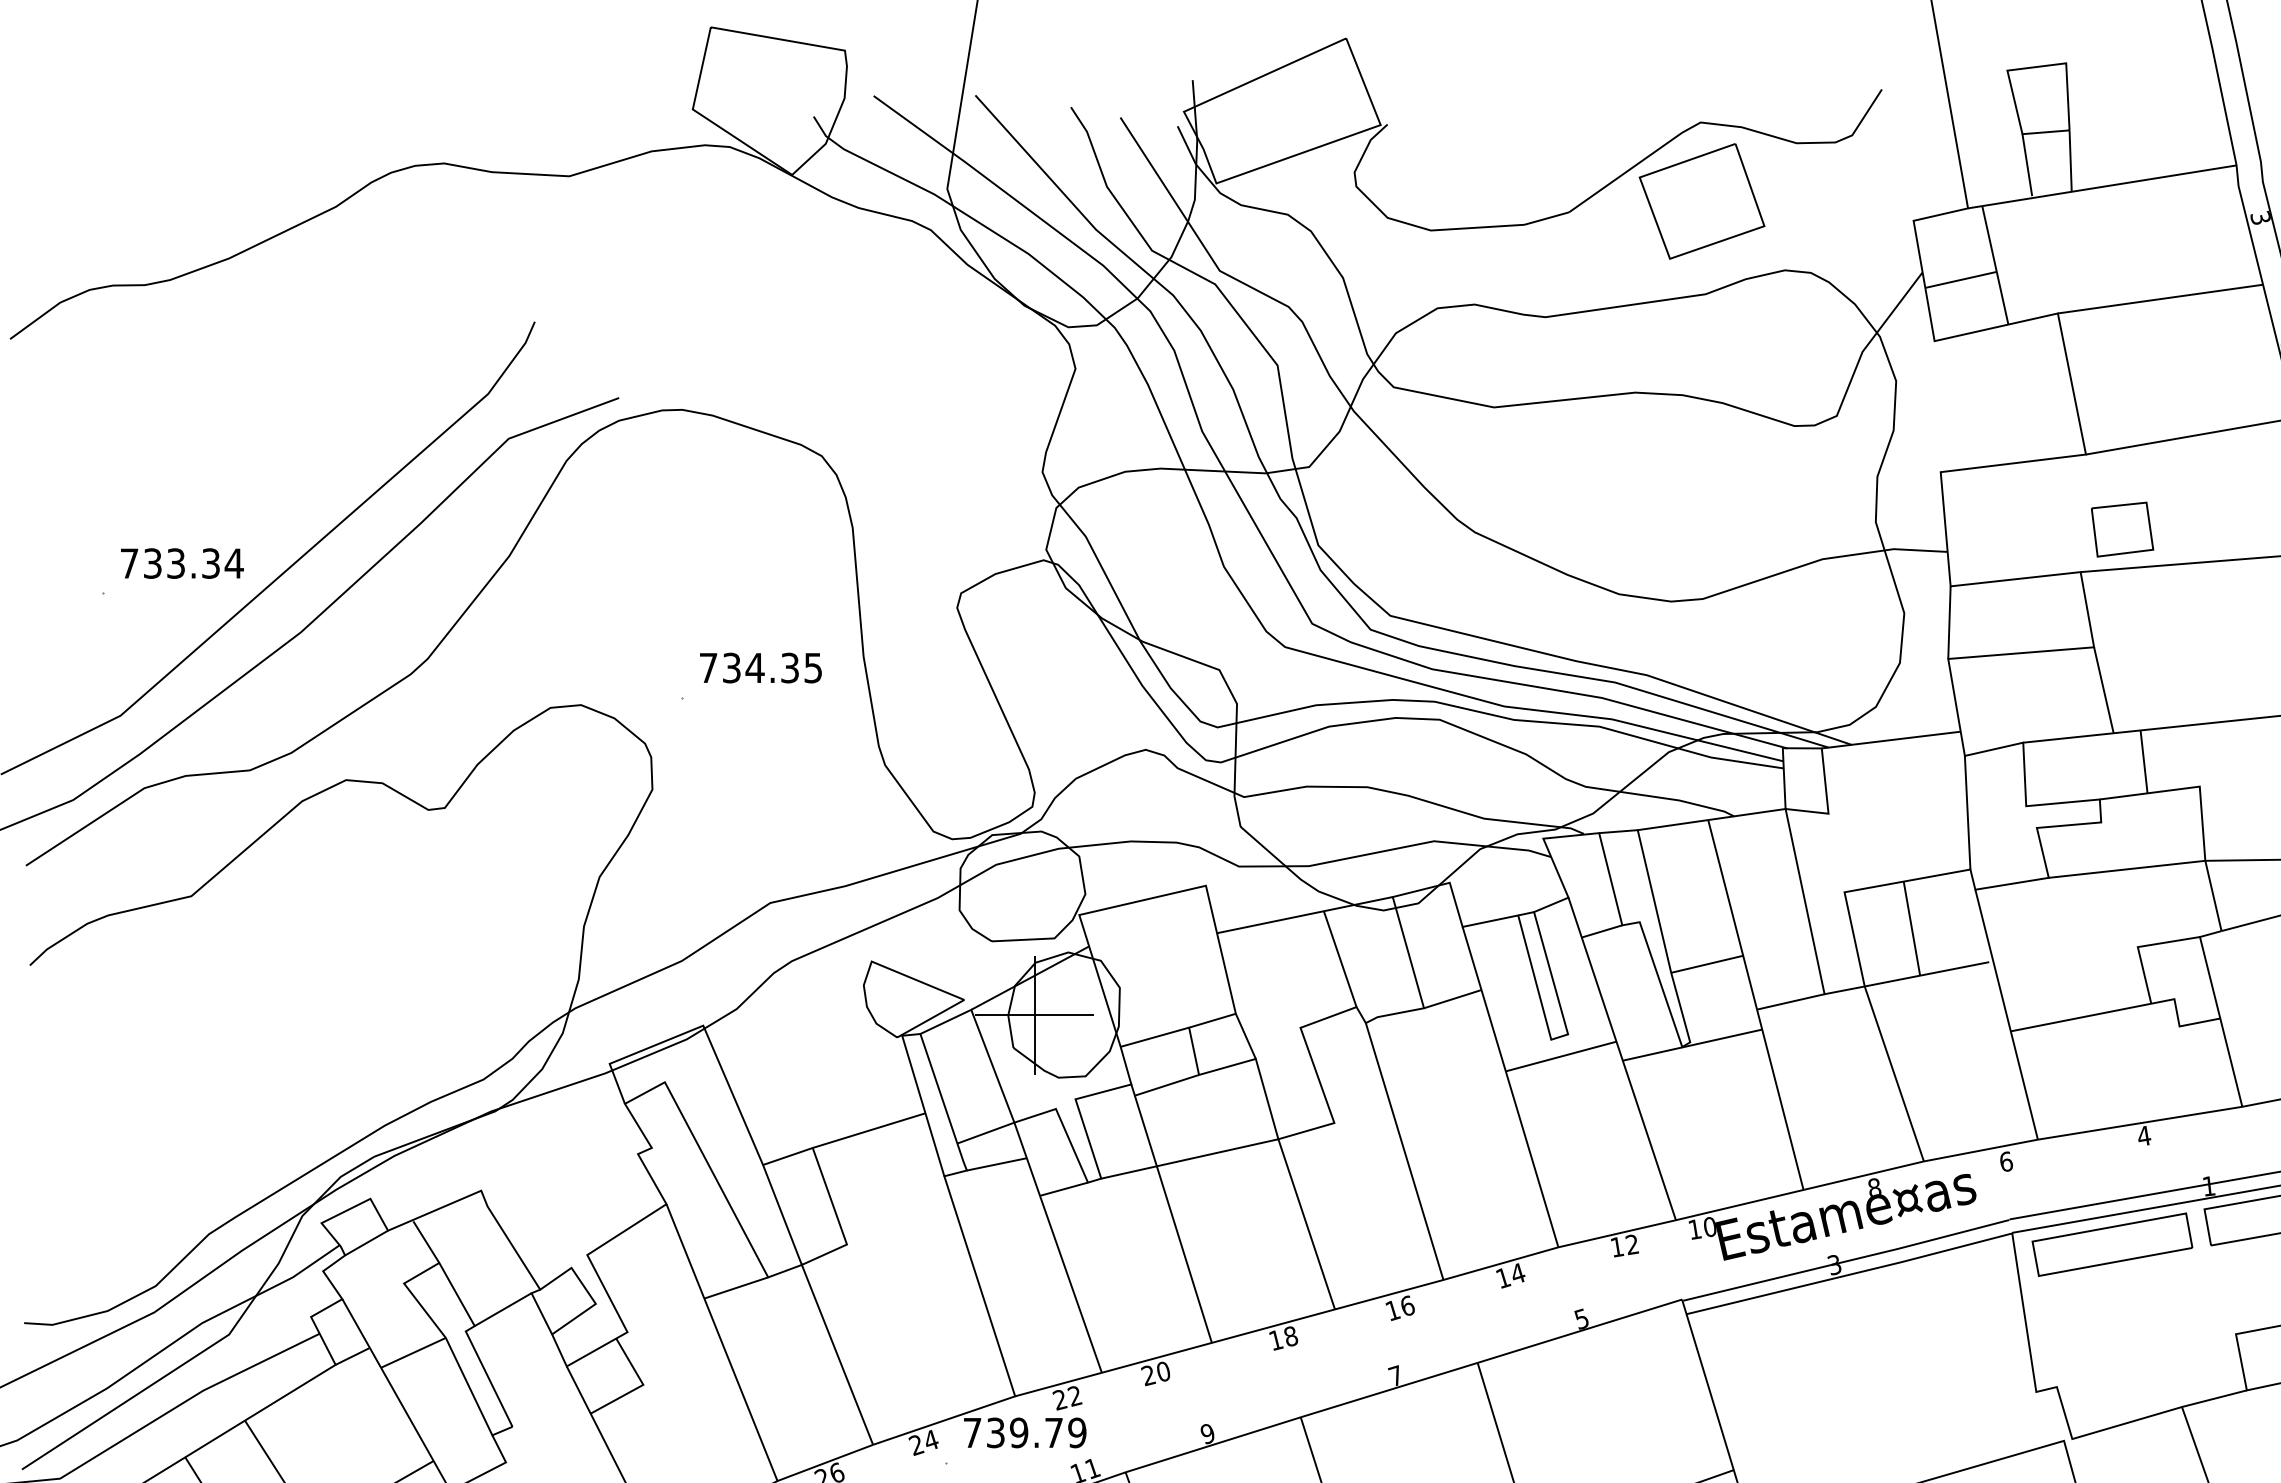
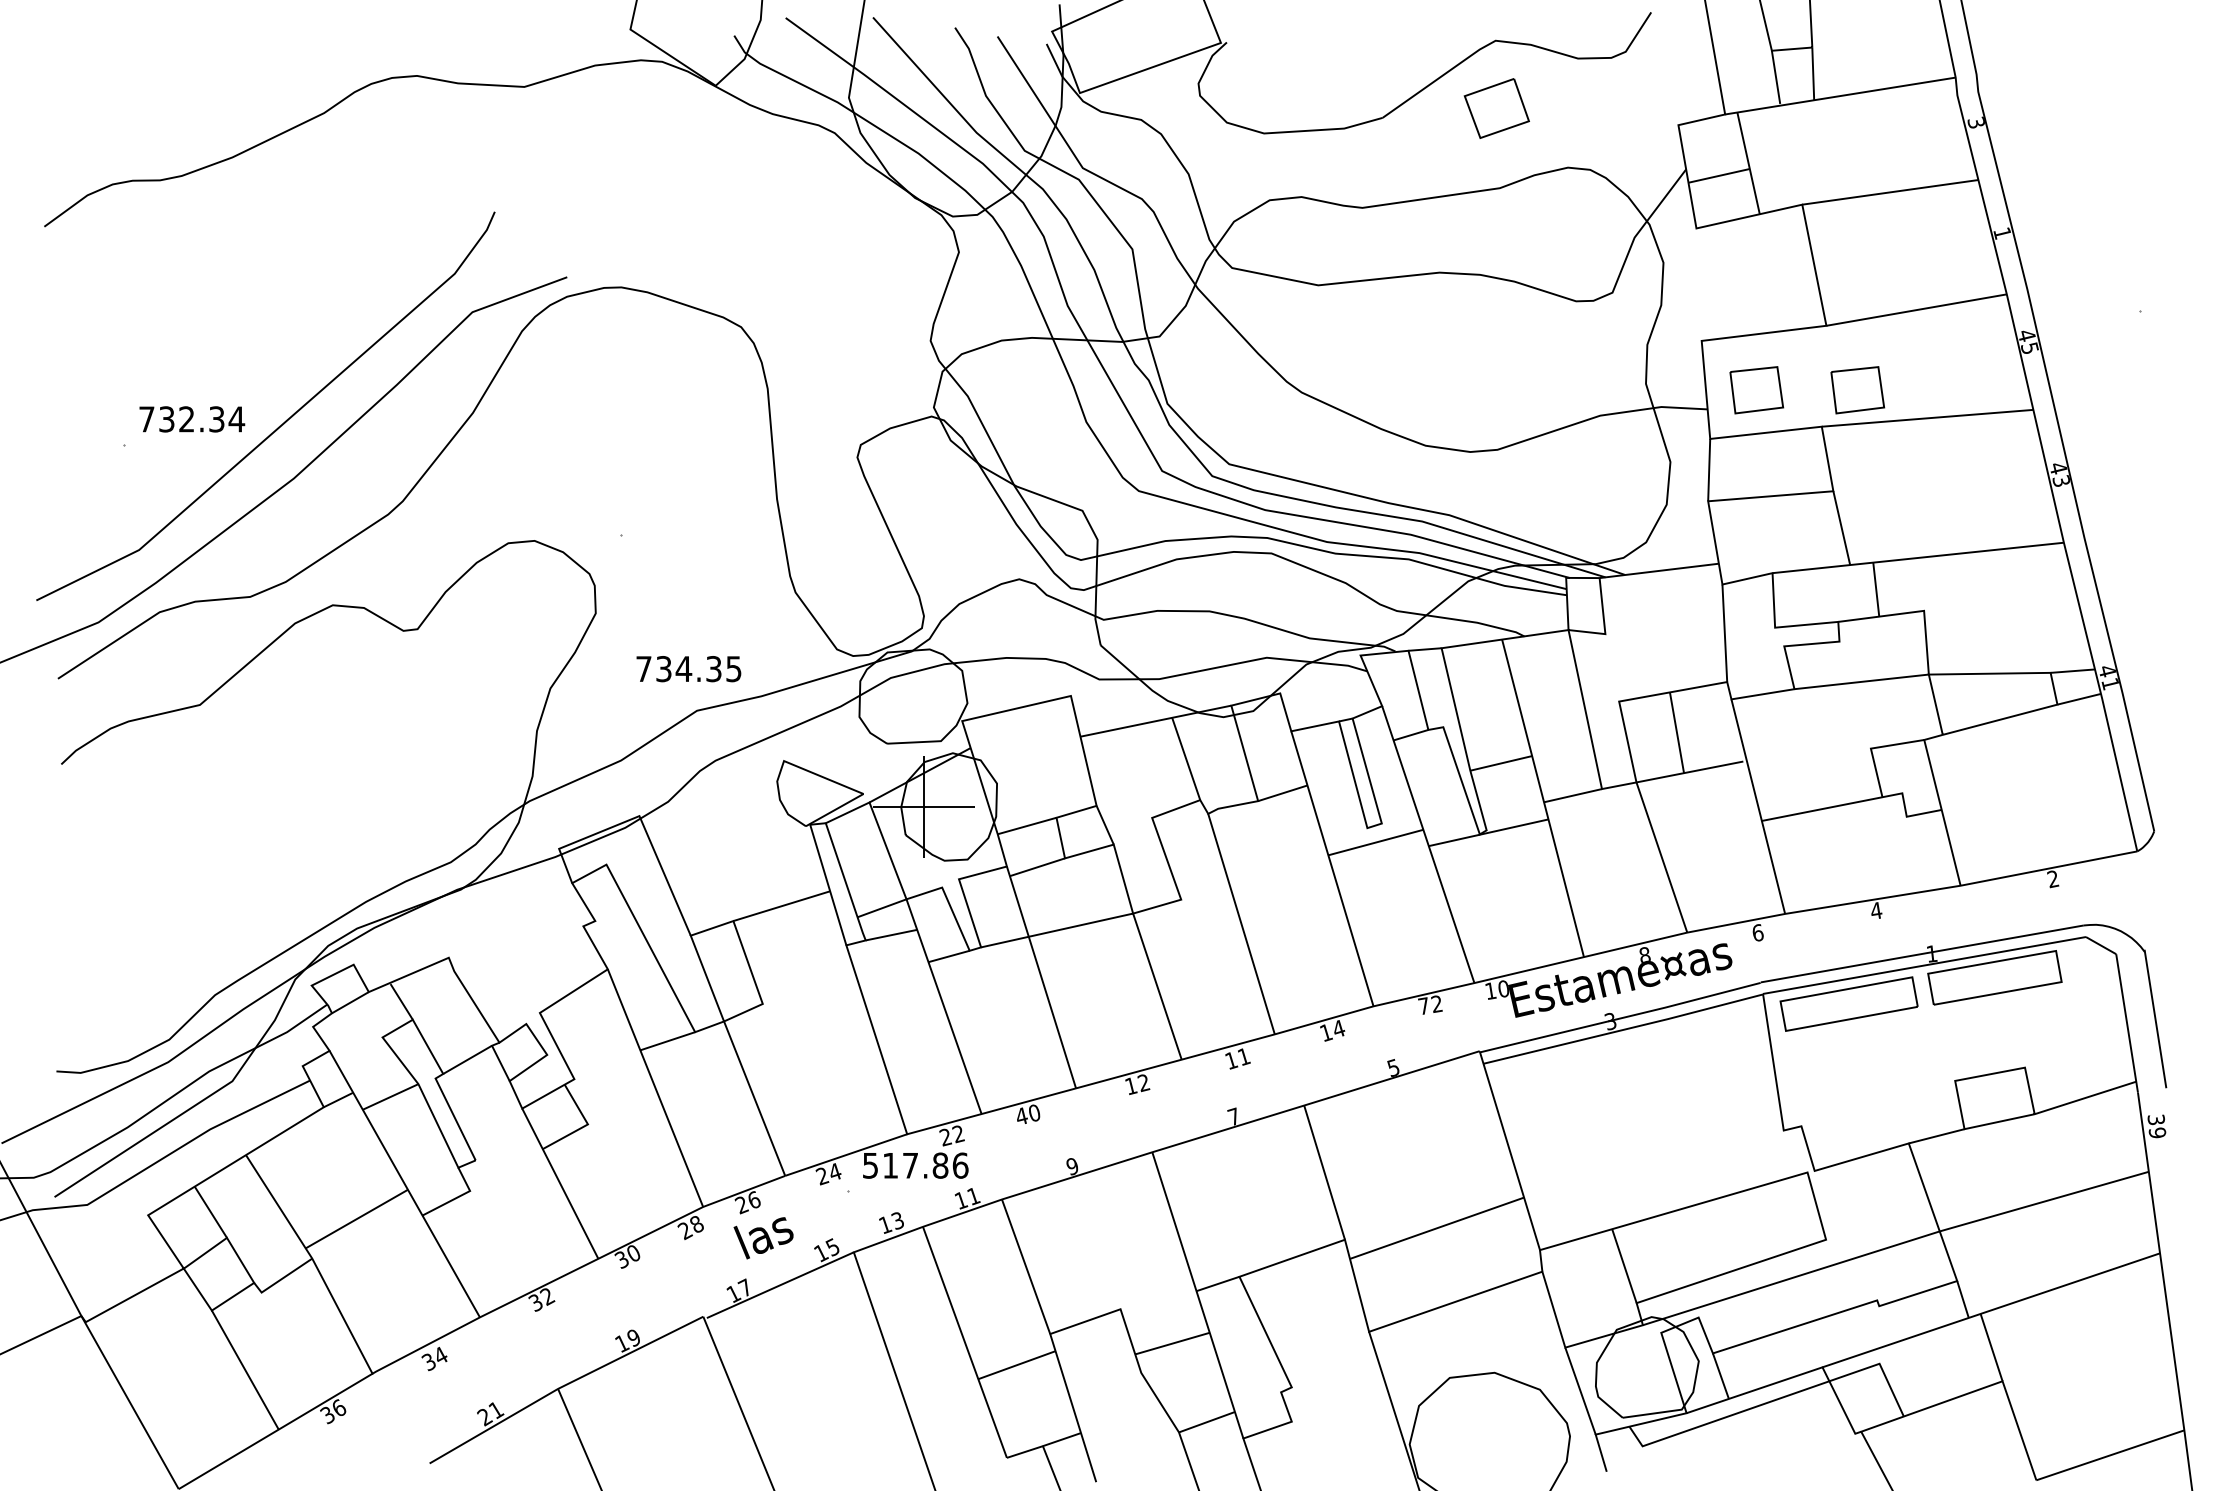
part: (1701, 201) -> (1496, 108), size x0.6
part: (2004, 529) -> (1756, 390), added
text: (175, 563) -> (186, 419), 733.34 -> 732.34
text: (760, 668) -> (688, 669), moved
text: (1616, 1246) -> (1423, 1005), 12 -> 72
text: (1408, 1305) -> (1244, 1056), 16 -> 11
text: (1290, 1337) -> (1143, 1083), 18 -> 12
text: (1148, 1375) -> (1021, 1116), 20 -> 40
text: (1024, 1432) -> (915, 1165), 739.79 -> 517.86

